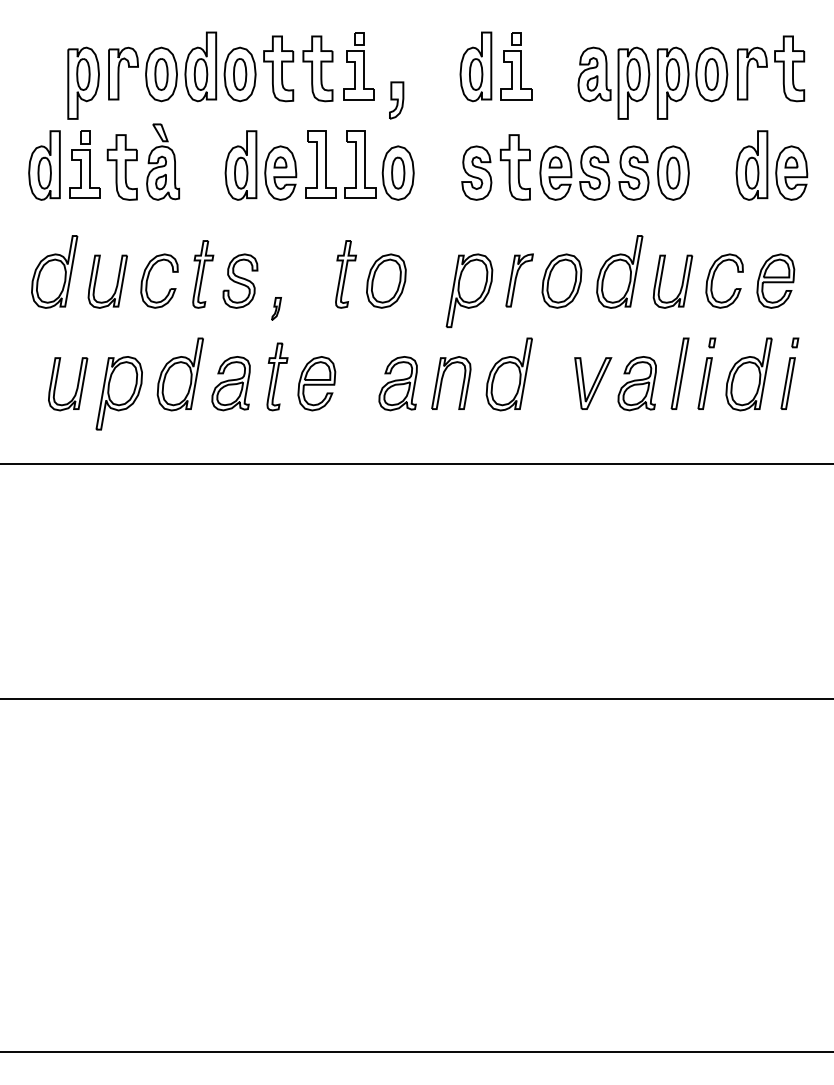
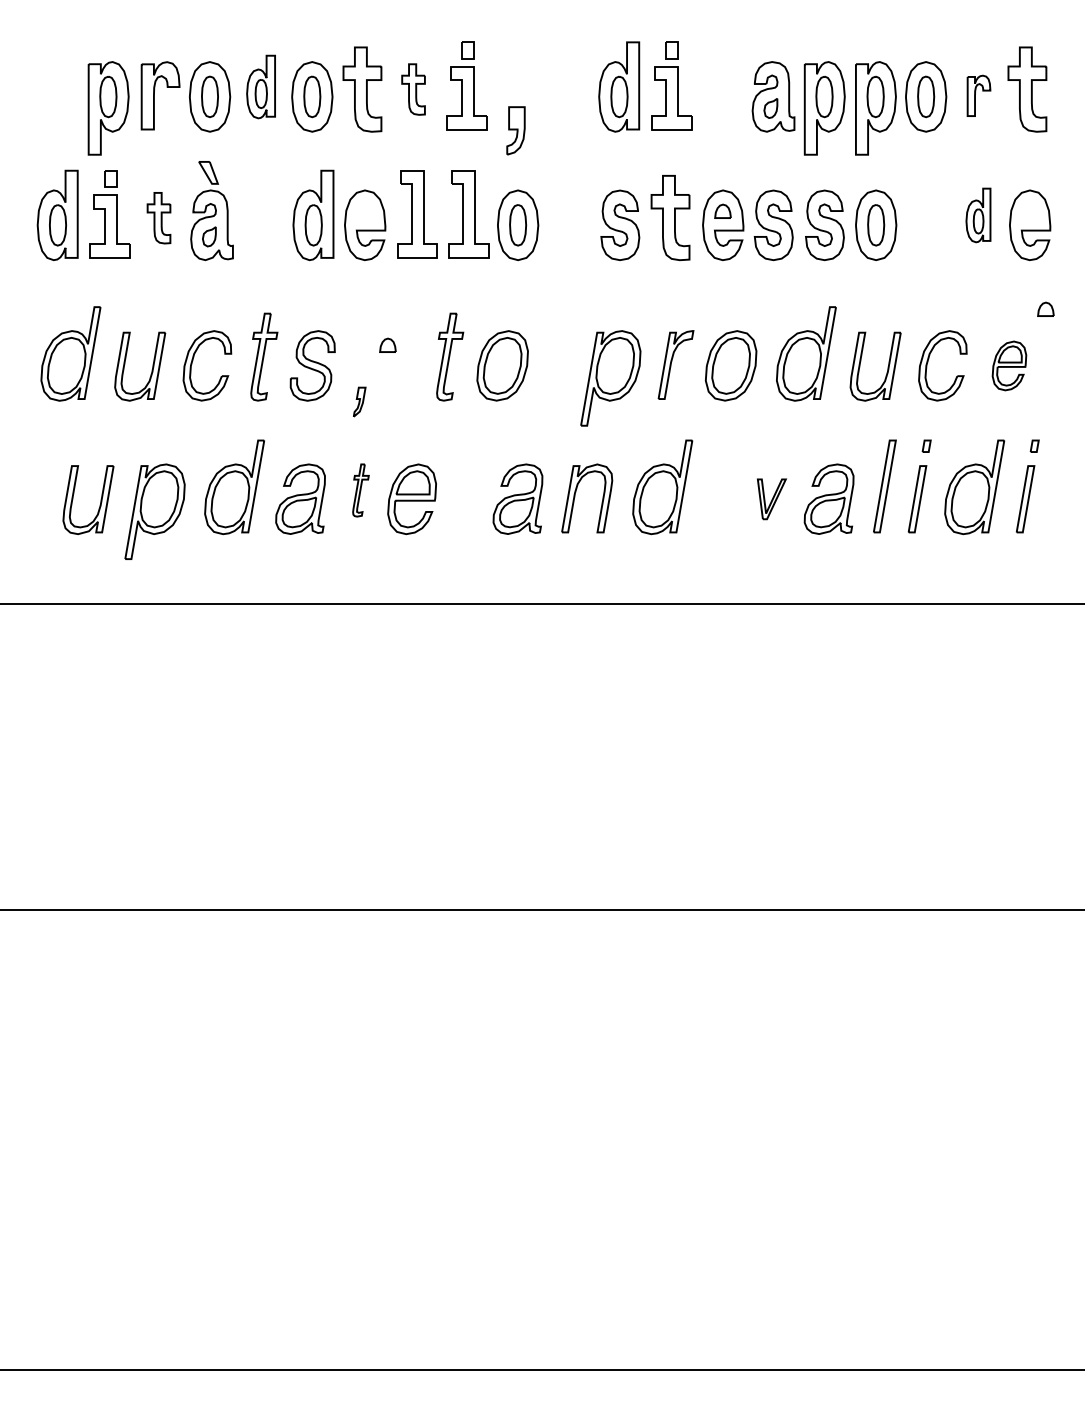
part: (200, 66) -> (260, 86), size x0.7
part: (317, 68) -> (413, 89), size x0.6
part: (752, 73) -> (978, 95), size x0.6
part: (280, 161) -> (387, 344), moved
part: (791, 161) -> (1045, 308), moved
part: (752, 165) -> (978, 215), size x0.6
part: (121, 167) -> (158, 218), size x0.6
part: (775, 280) -> (1009, 365), size x0.7
part: (277, 376) -> (360, 490), size x0.6
part: (592, 383) -> (771, 499), size x0.6

